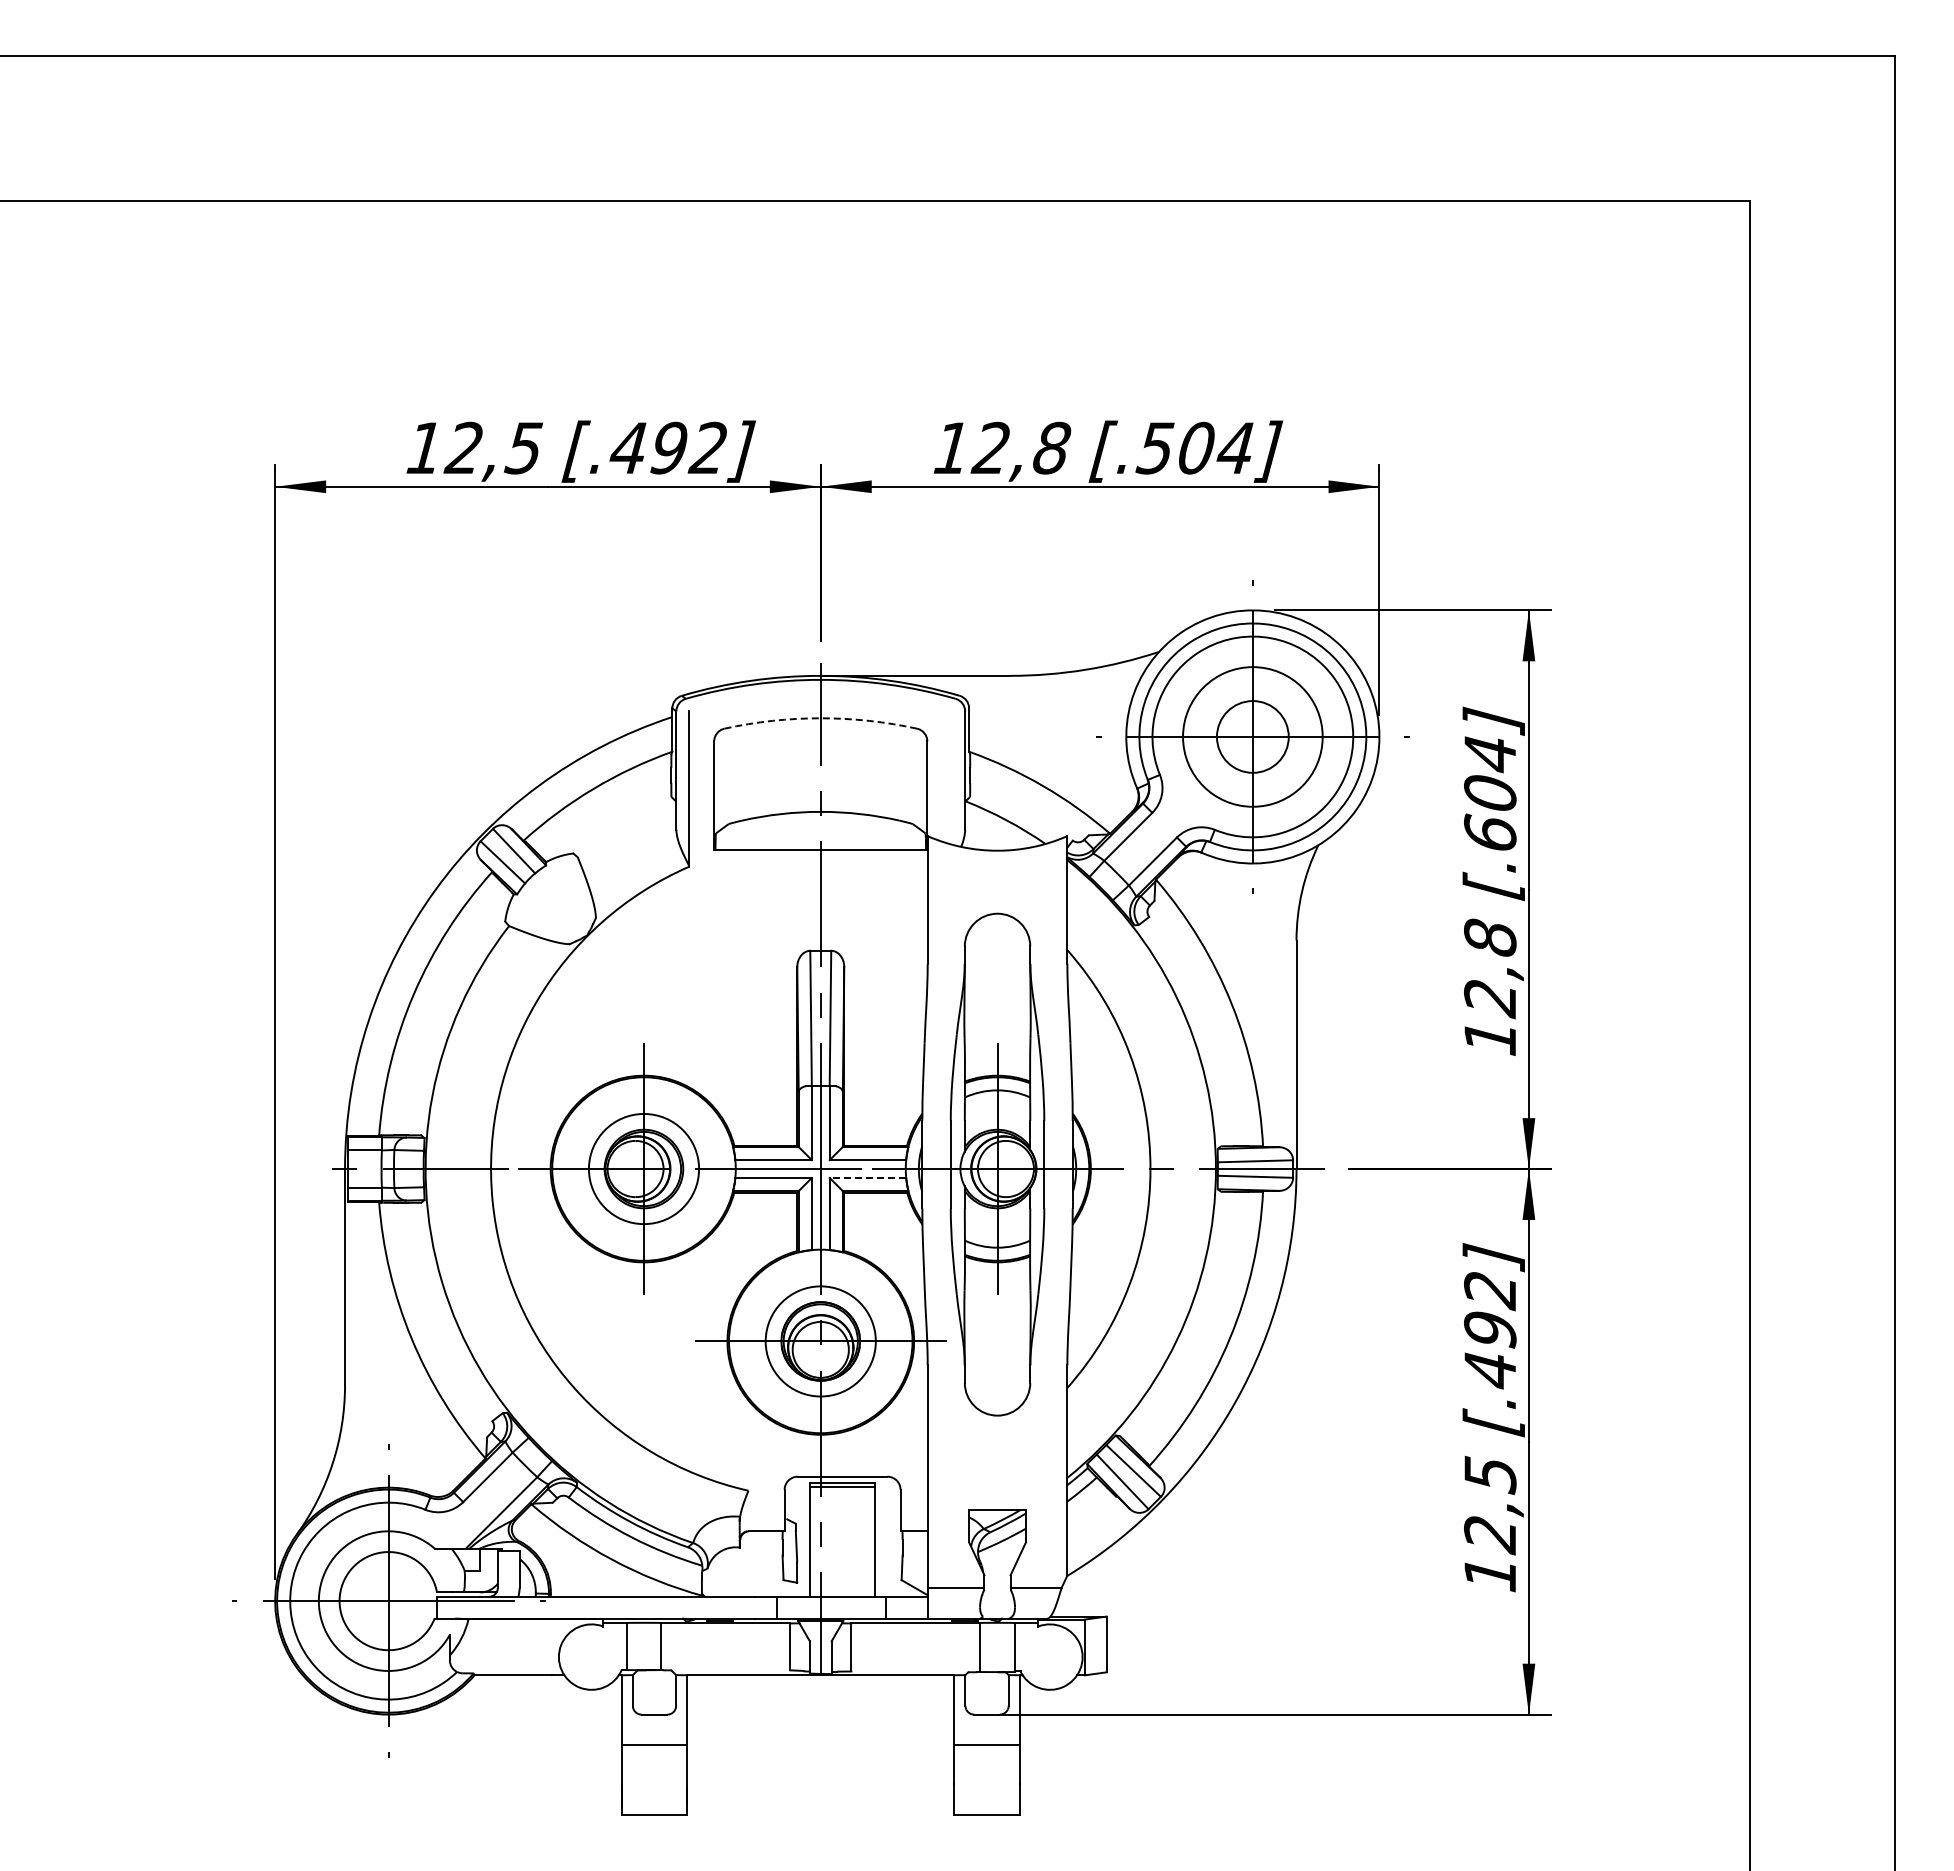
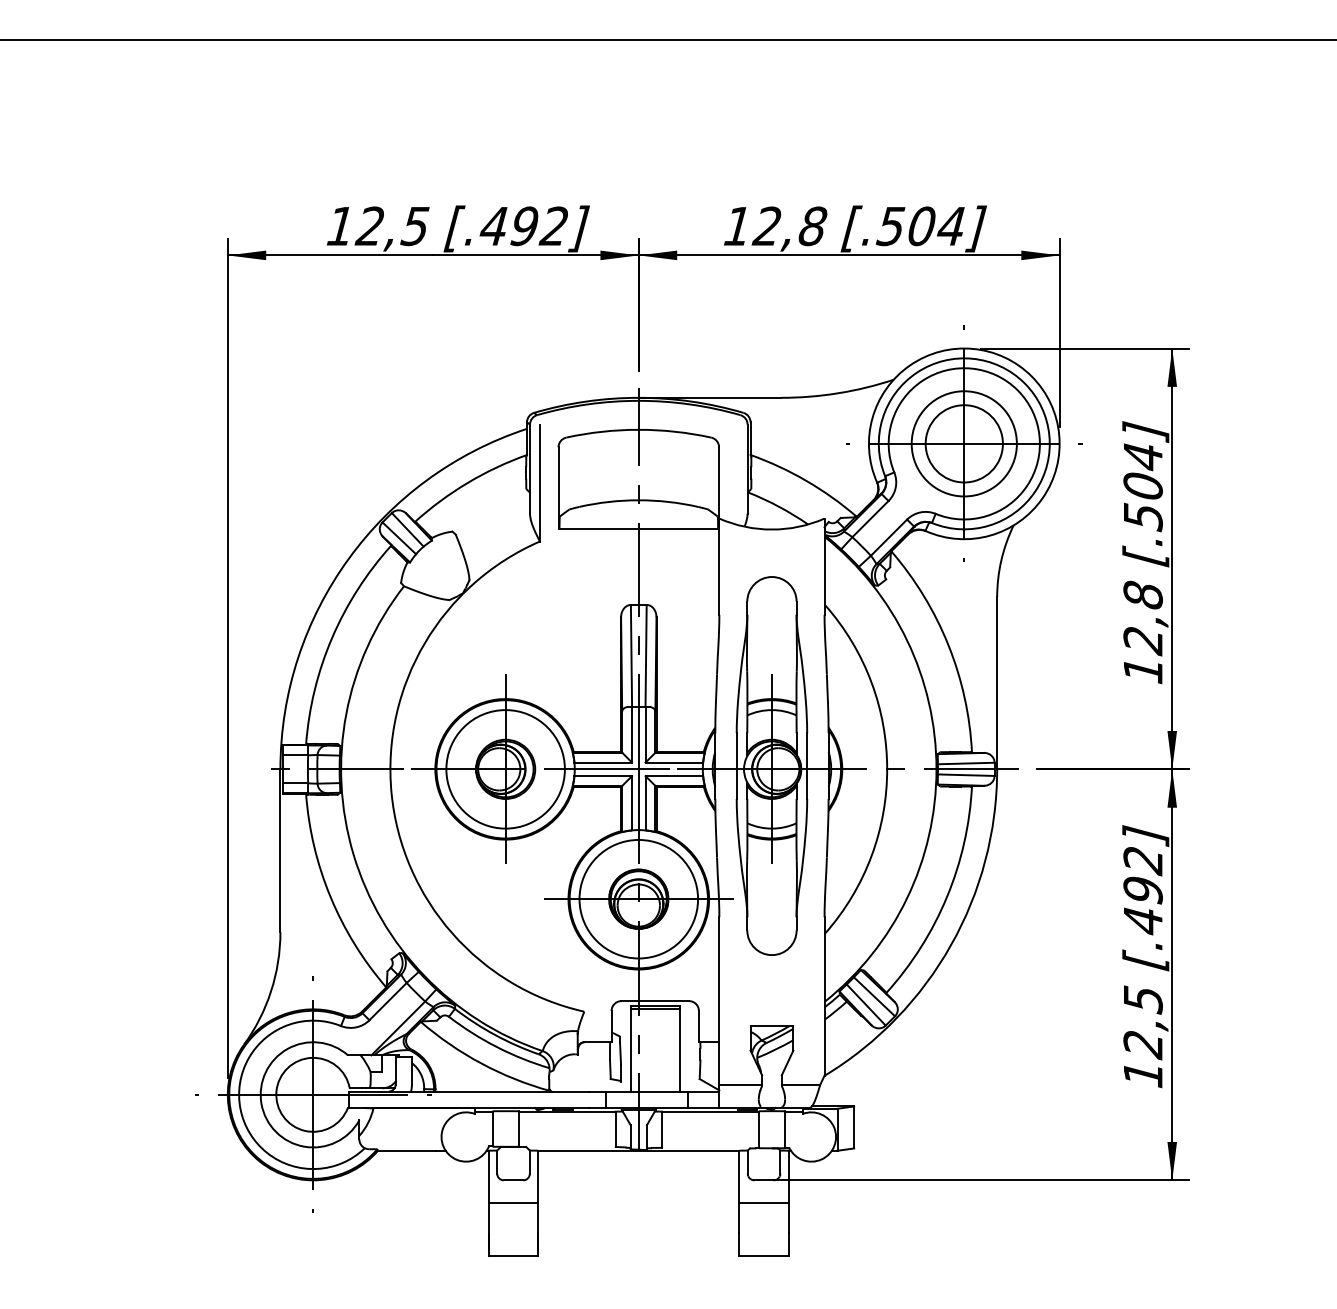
arc: (820, 718) -> (638, 429), dashed -> solid
circle: (1252, 736) -> (964, 443), size x1.43
text: (1490, 833) -> (1143, 516), [.604] -> [.504]
circle: (643, 1168) -> (505, 768), size x1.43
line: (867, 1178) -> (673, 776), dashed -> solid
circle: (820, 1341) -> (638, 899), size x1.43

